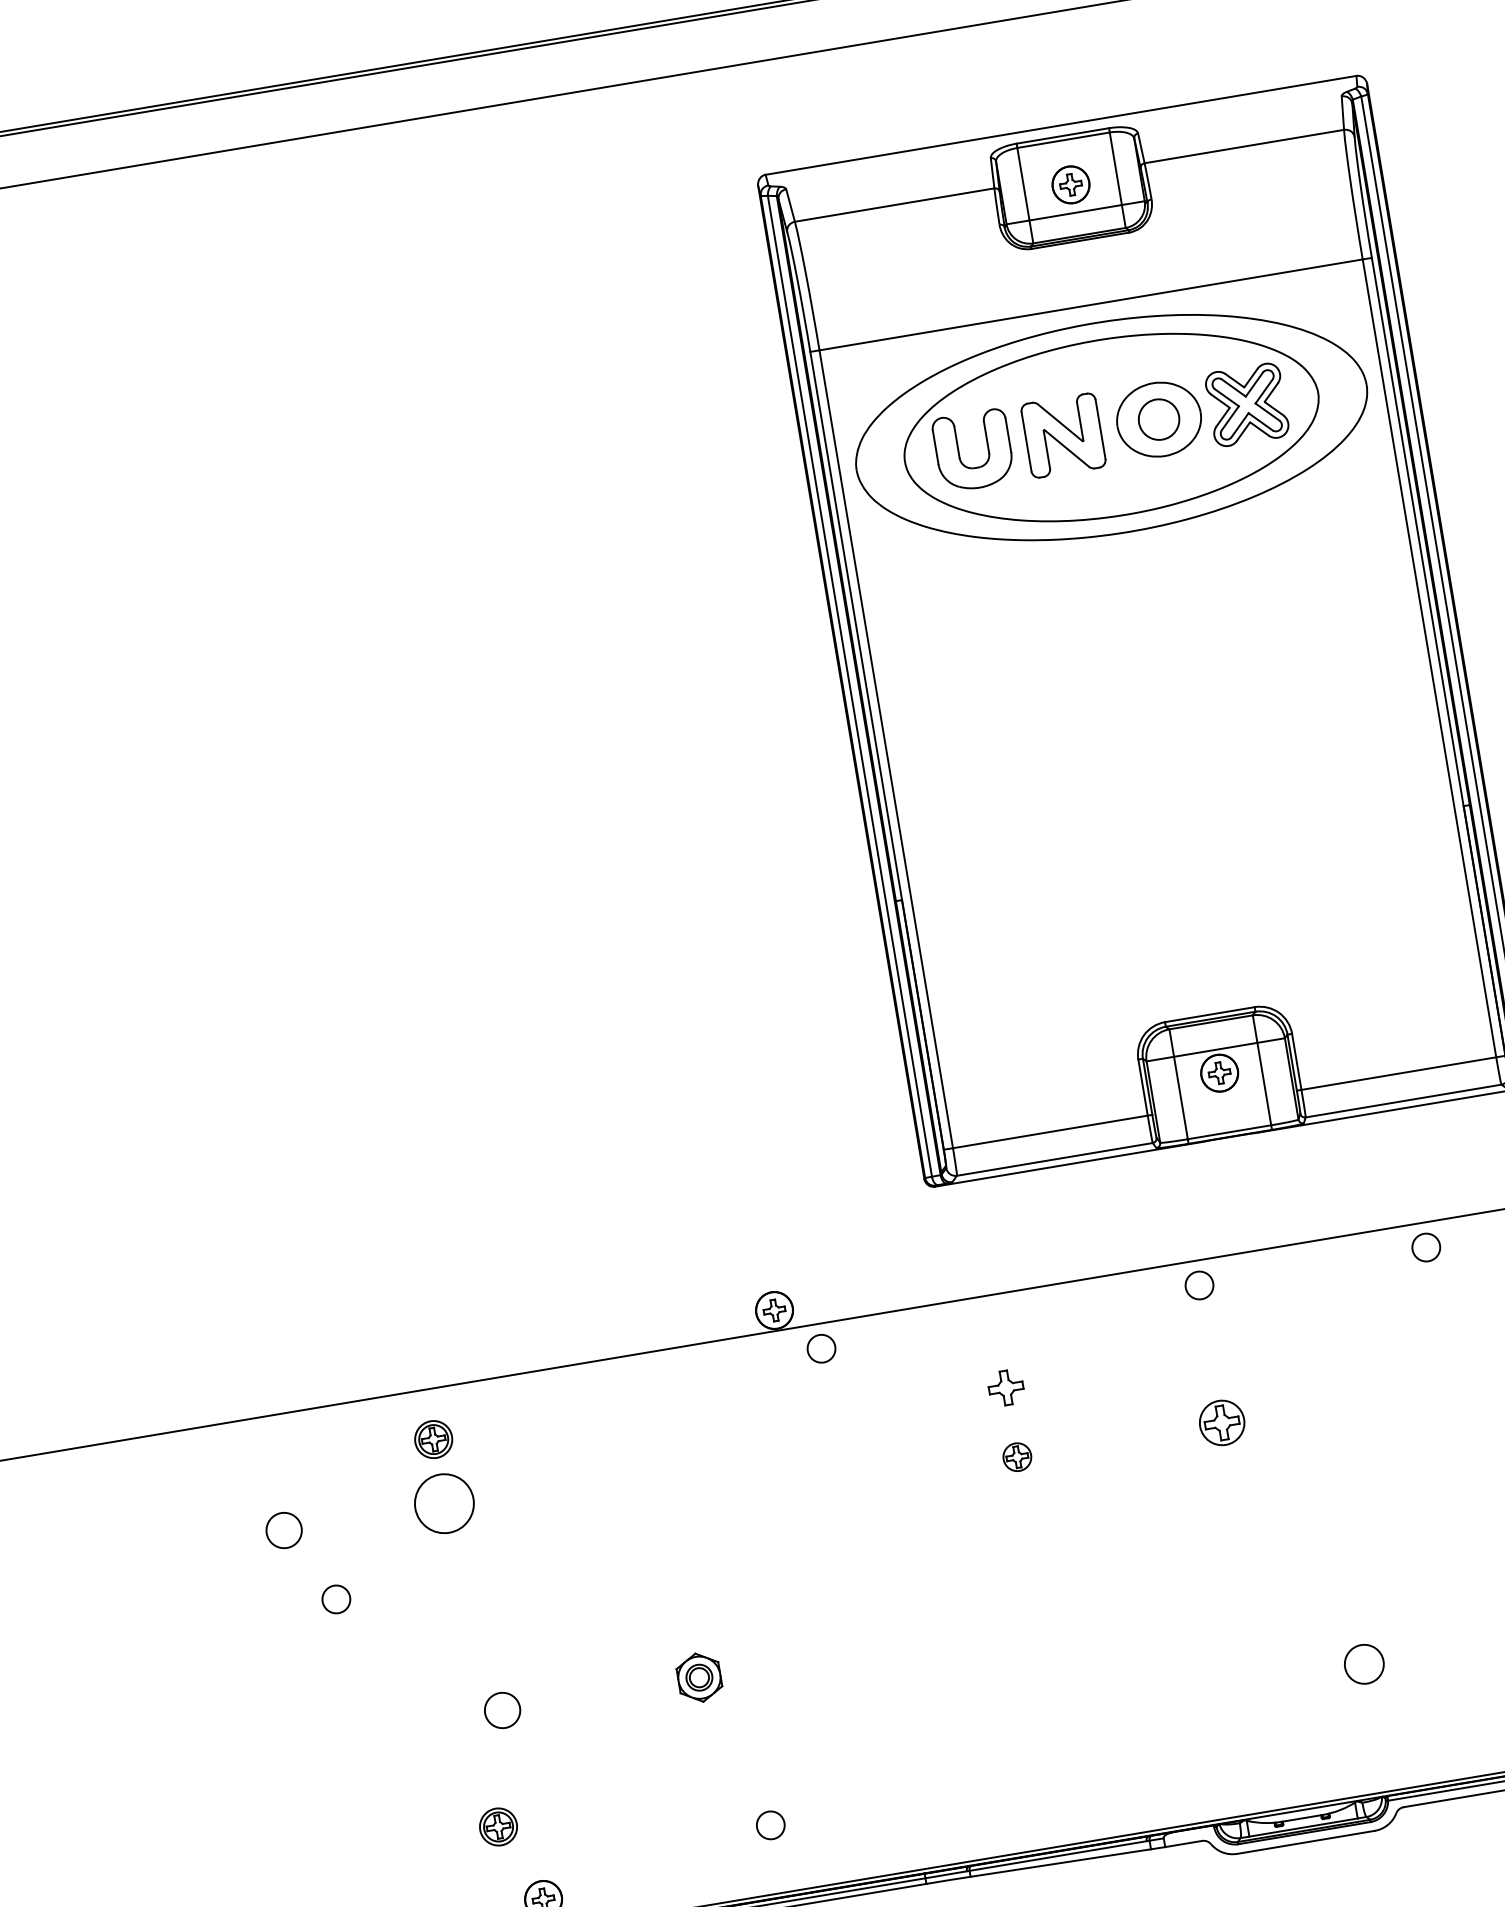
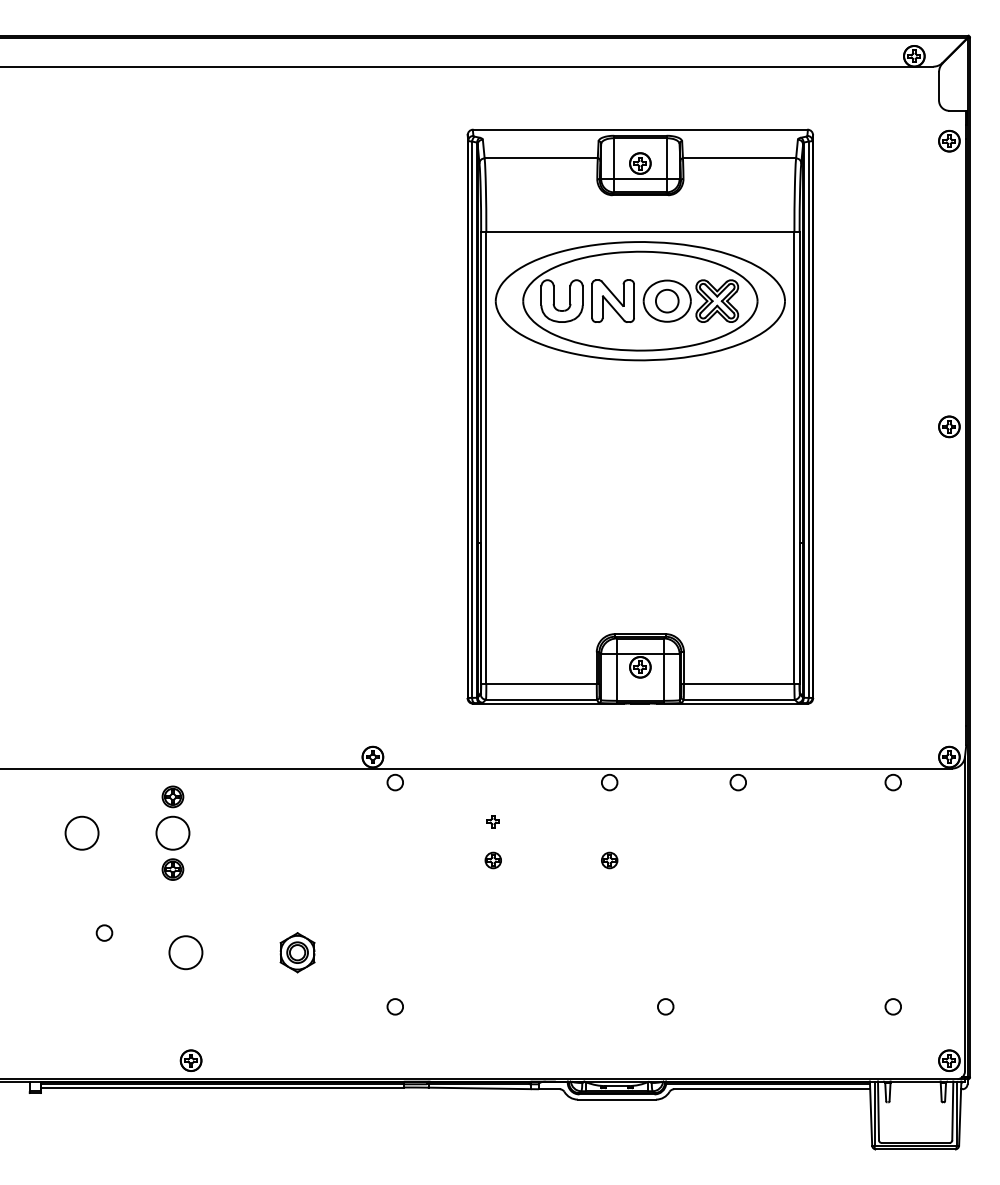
part: (1004, 1388) -> (492, 821), size x0.62
part: (1222, 1422) -> (609, 860), size x0.62
circle: (282, 1529) -> (81, 832), size x1.67
circle: (336, 1598) -> (104, 932), moved
circle: (1364, 1663) -> (665, 1006), size x0.71
part: (699, 1677) -> (297, 952), size x1.43
circle: (501, 1710) -> (185, 952), size x1.67
circle: (769, 1824) -> (394, 1006), moved
part: (497, 1826) -> (172, 869), moved

